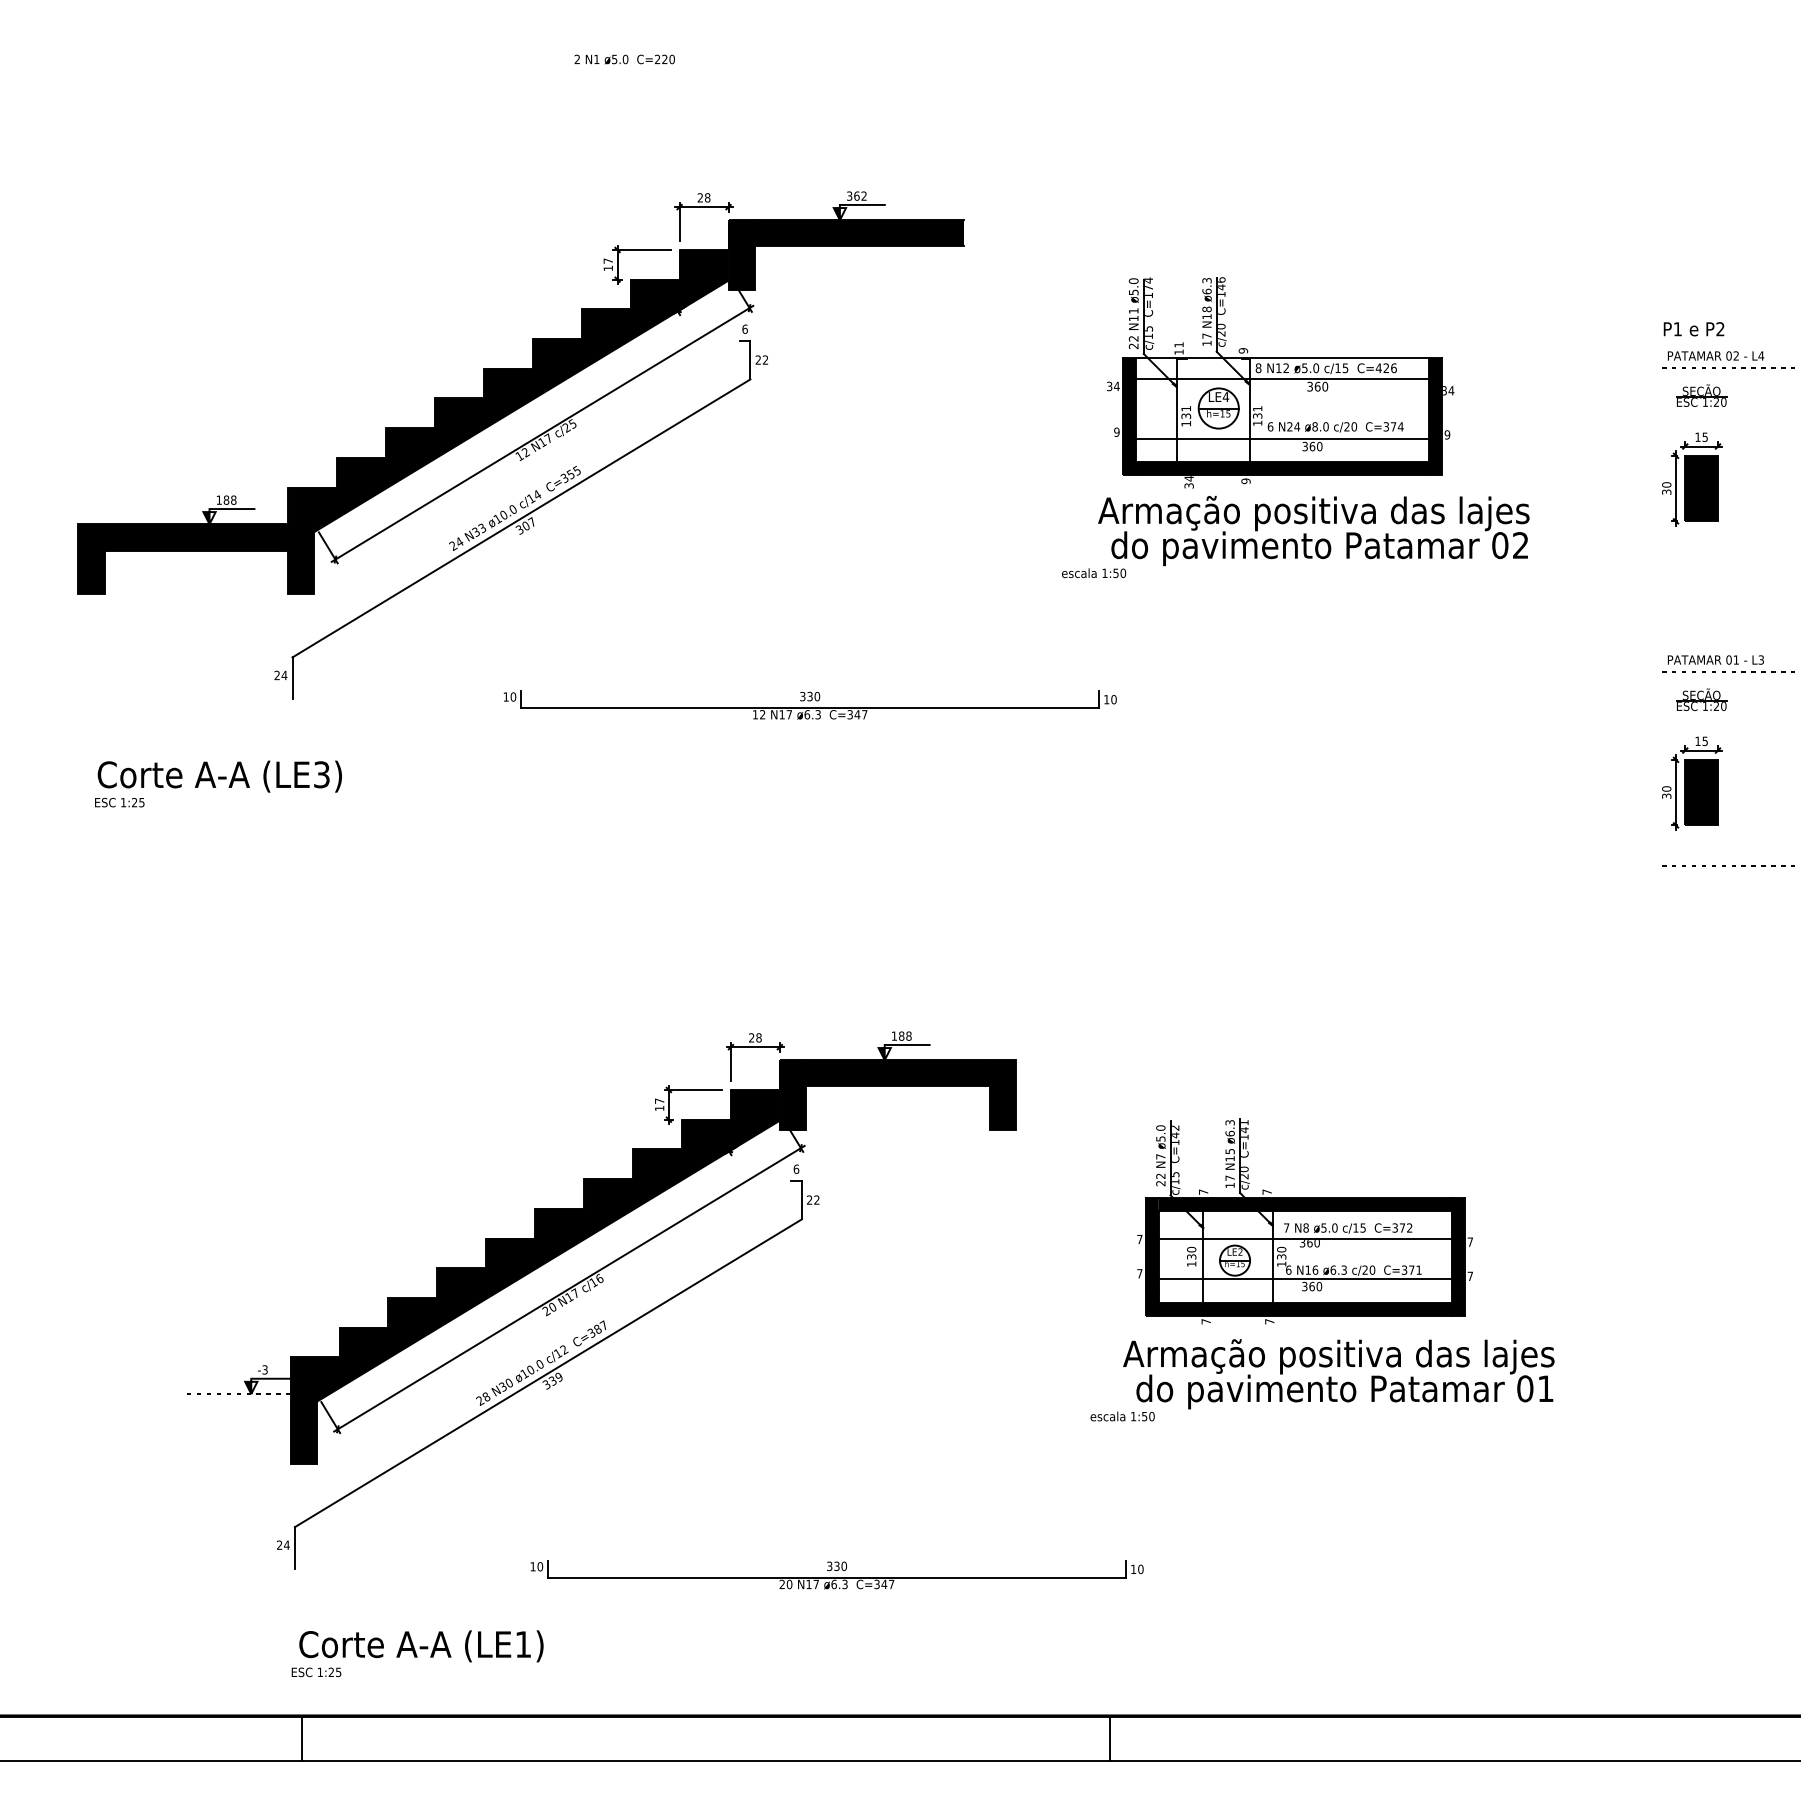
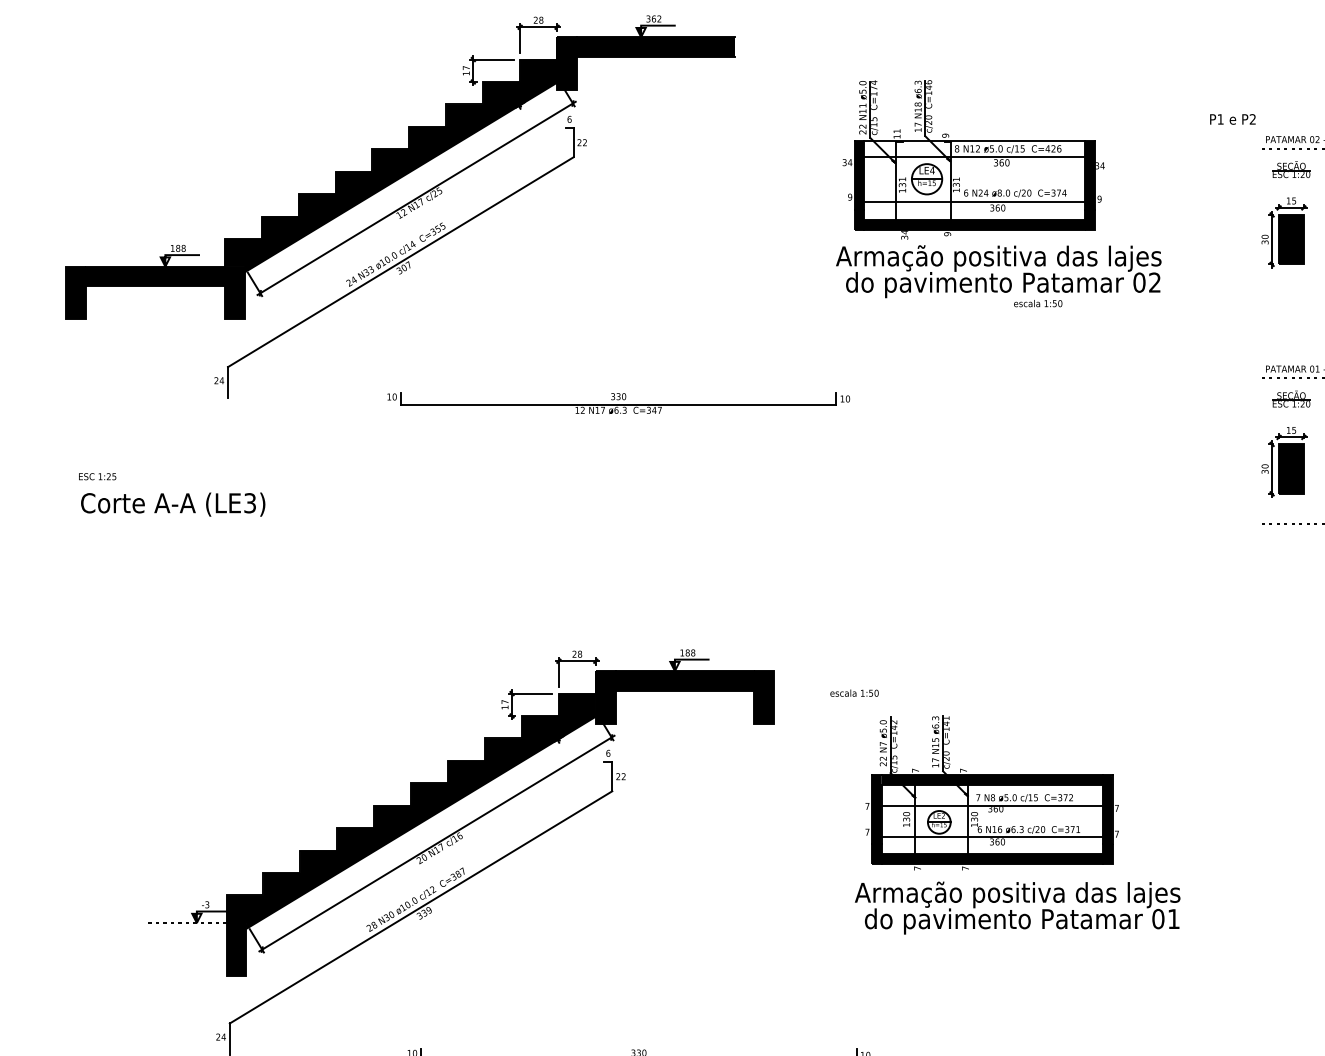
text: (1693, 329) -> (1232, 119), moved
text: (1094, 573) -> (1038, 303), moved
text: (219, 776) -> (172, 504), moved
text: (1122, 1416) -> (854, 693), moved

